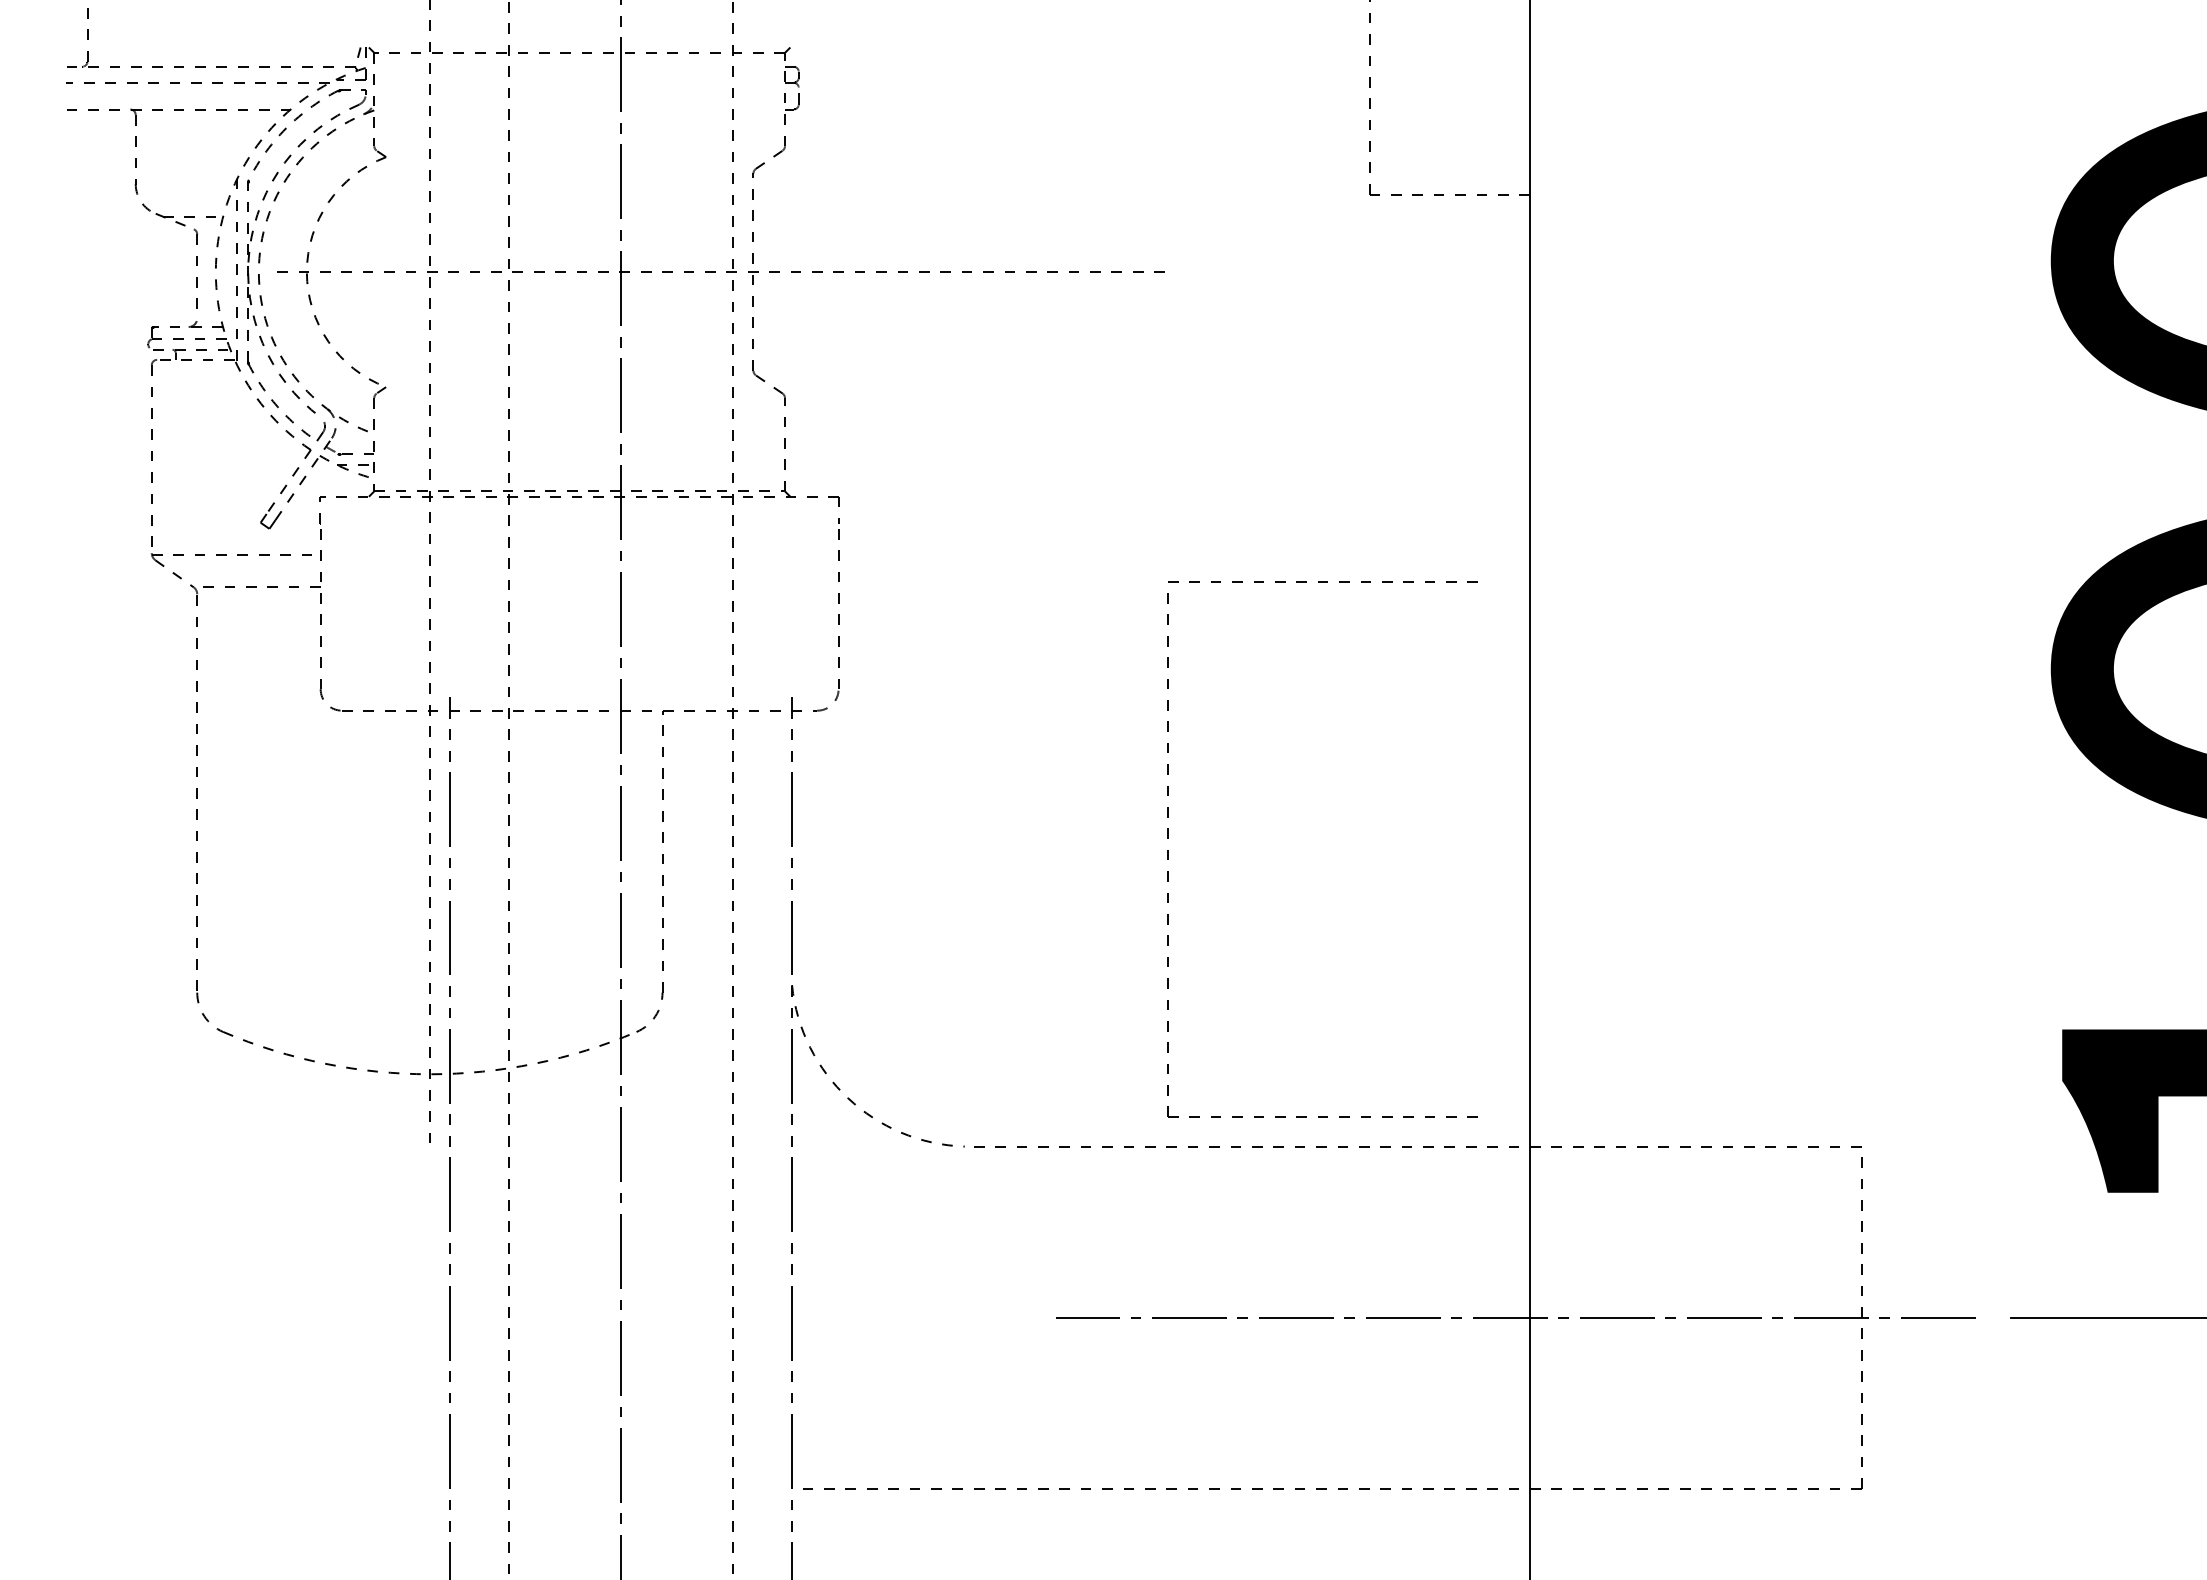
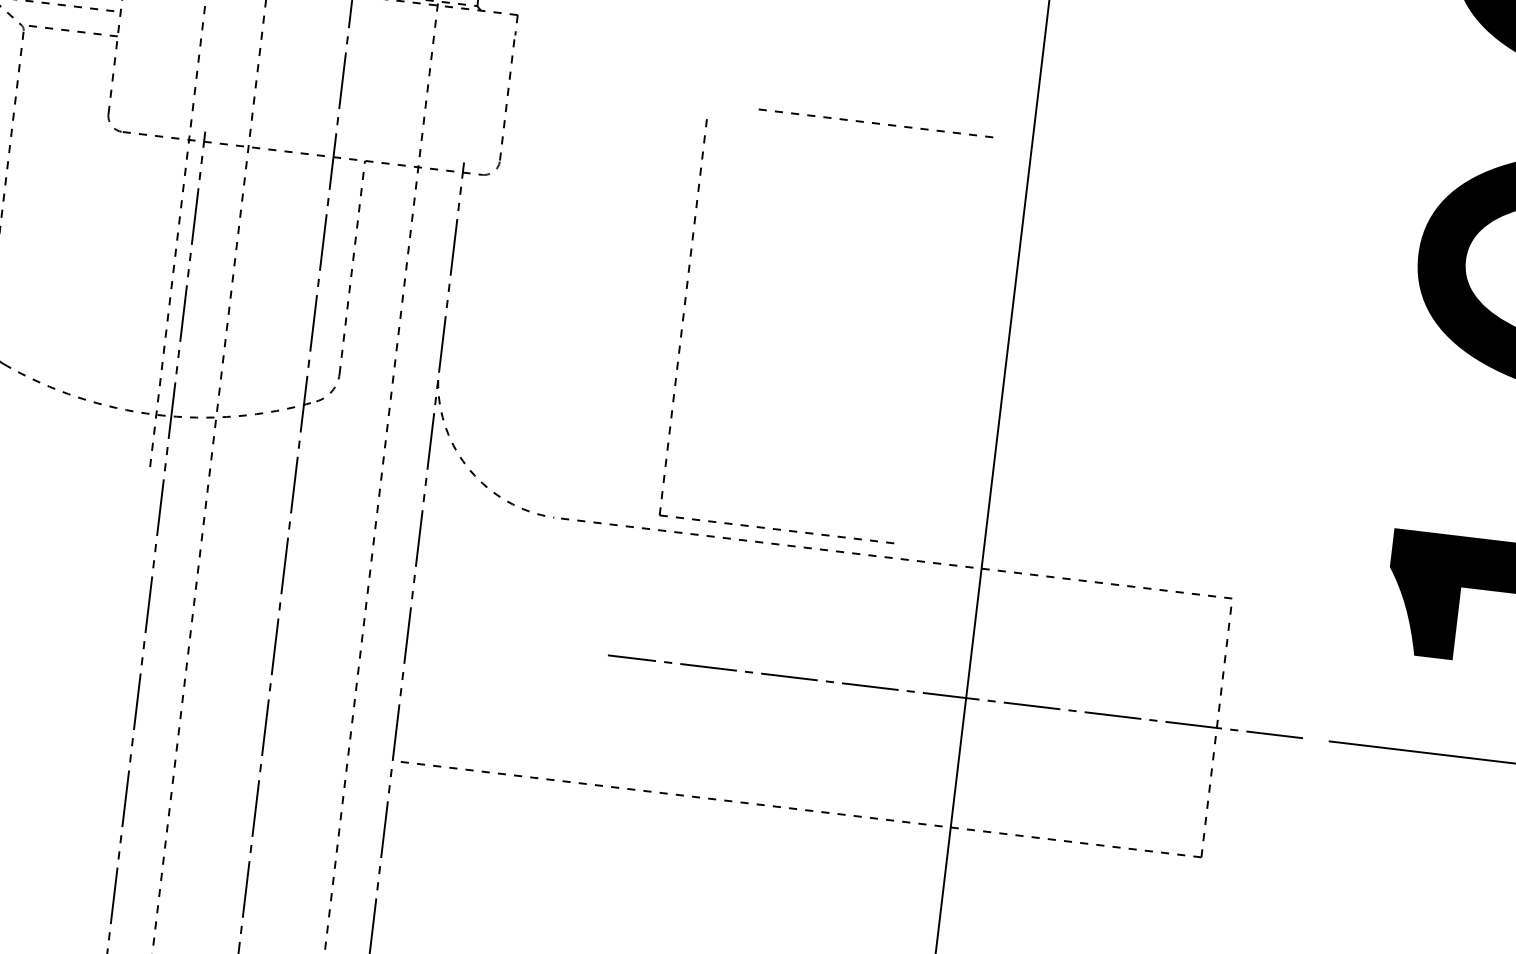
part: (1168, 855) -> (683, 317), moved

